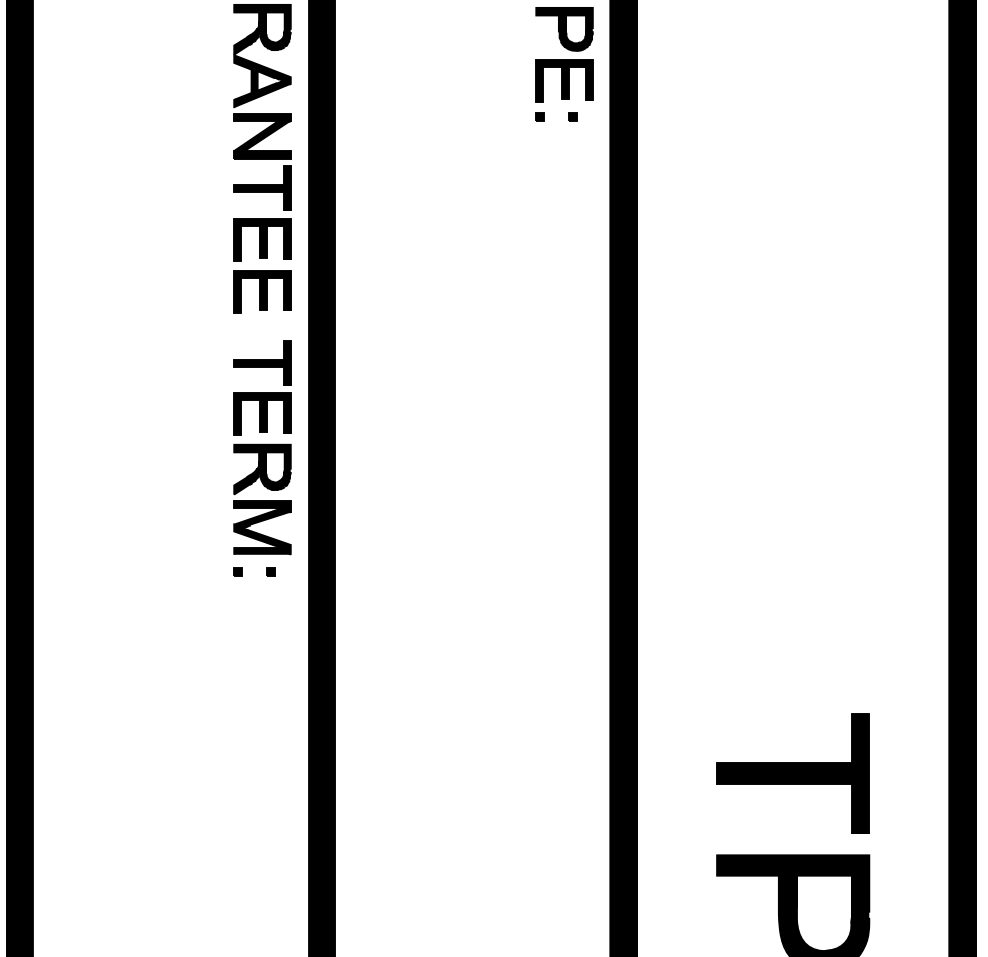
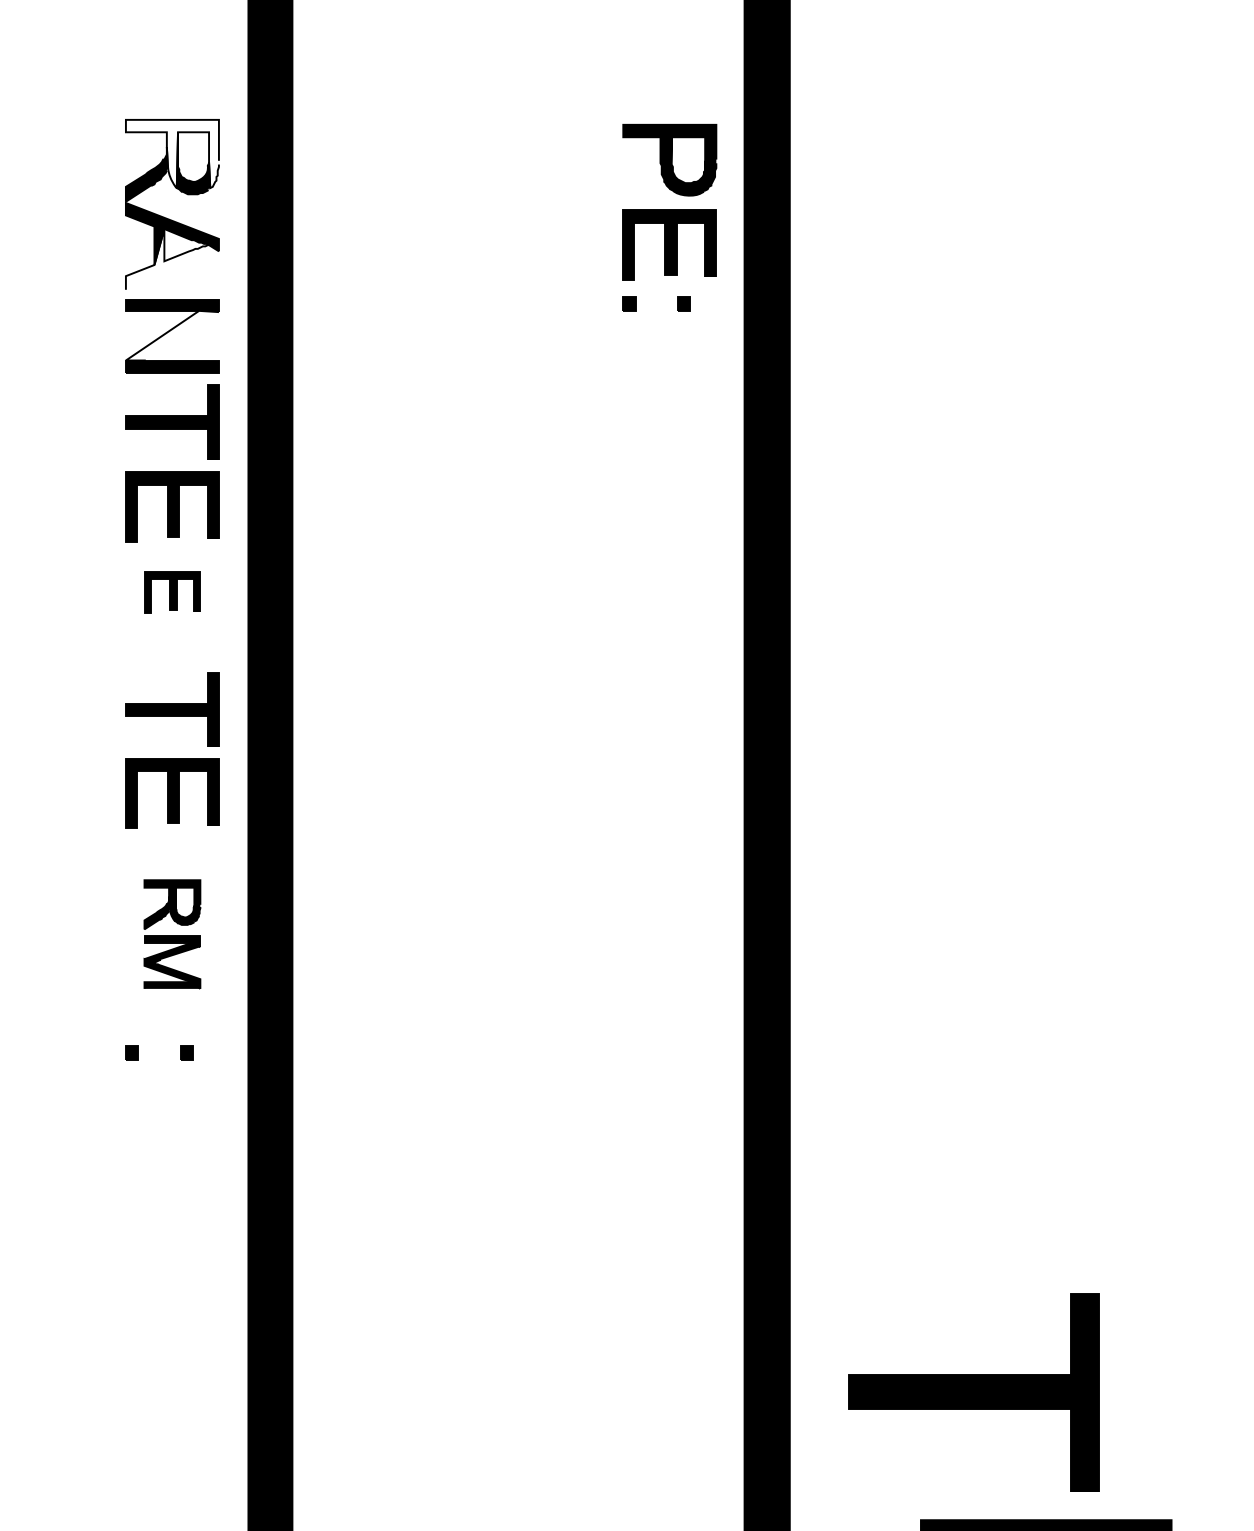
fill: (262, 25) -> (172, 153), removed
fill: (262, 89) -> (172, 259), removed
fill: (262, 135) -> (172, 334), removed
part: (262, 291) -> (172, 591), size x0.6
part: (262, 499) -> (172, 934), size x0.6
part: (792, 773) -> (972, 1392), moved

